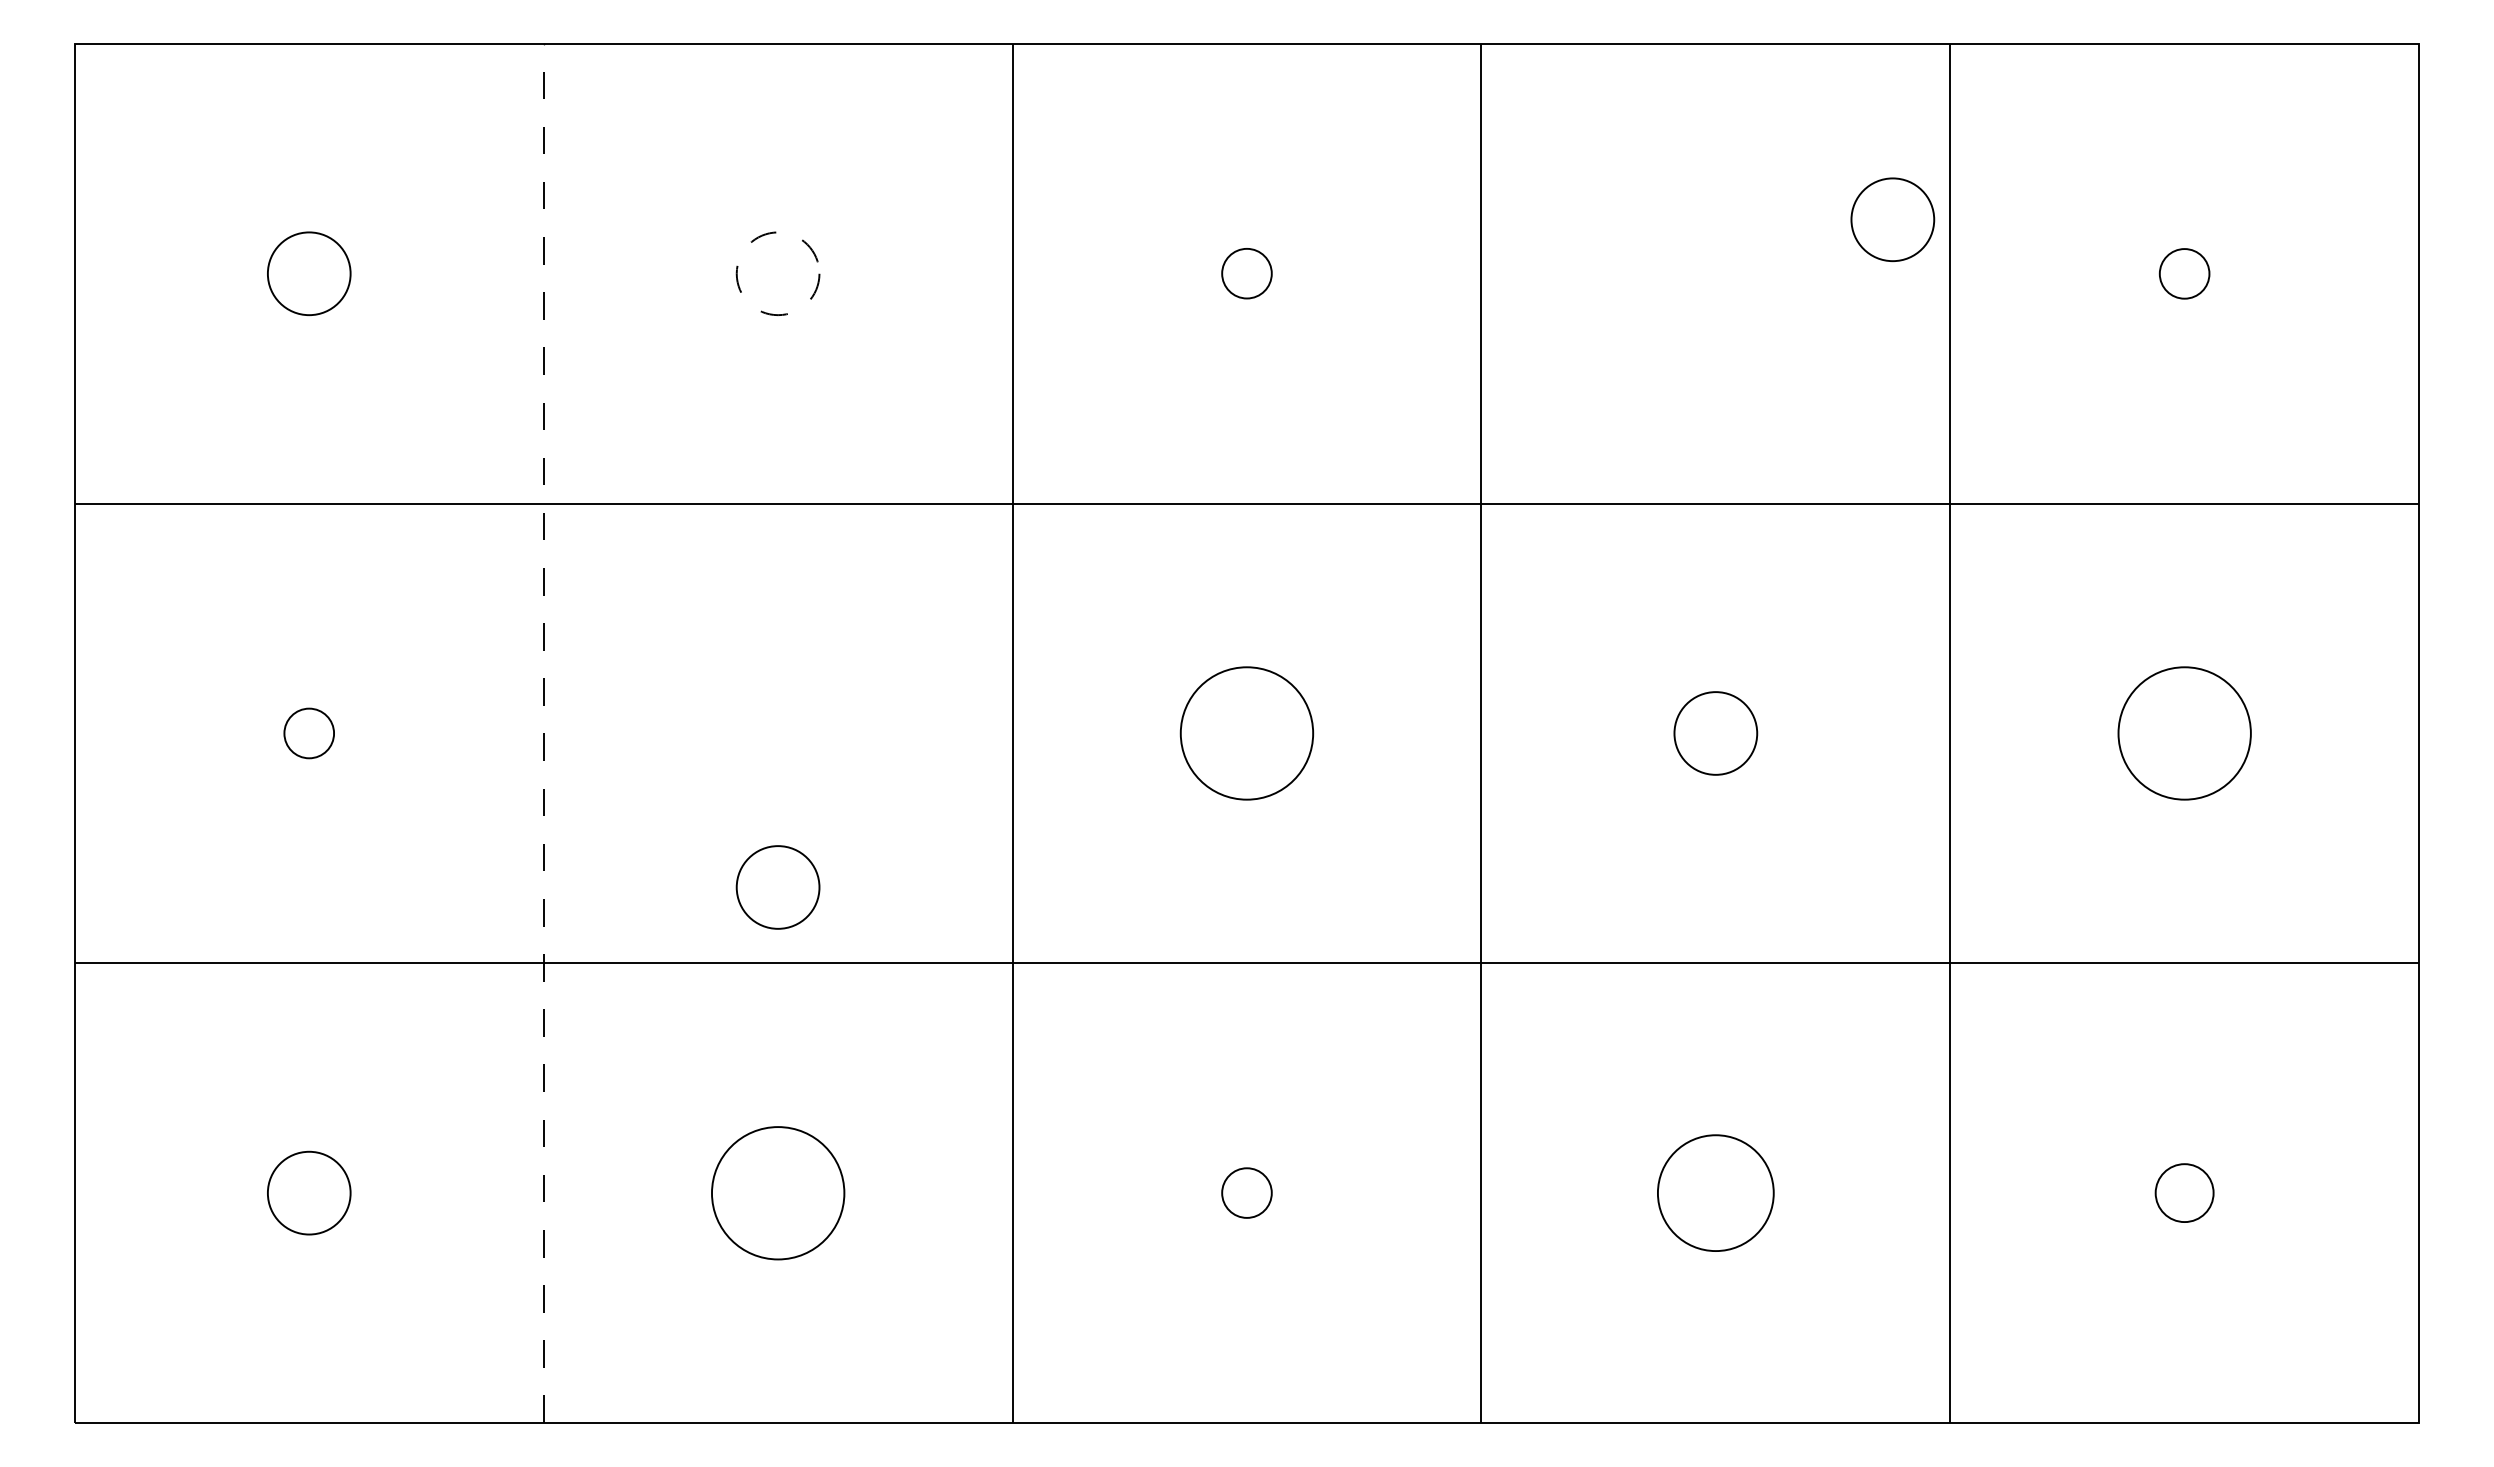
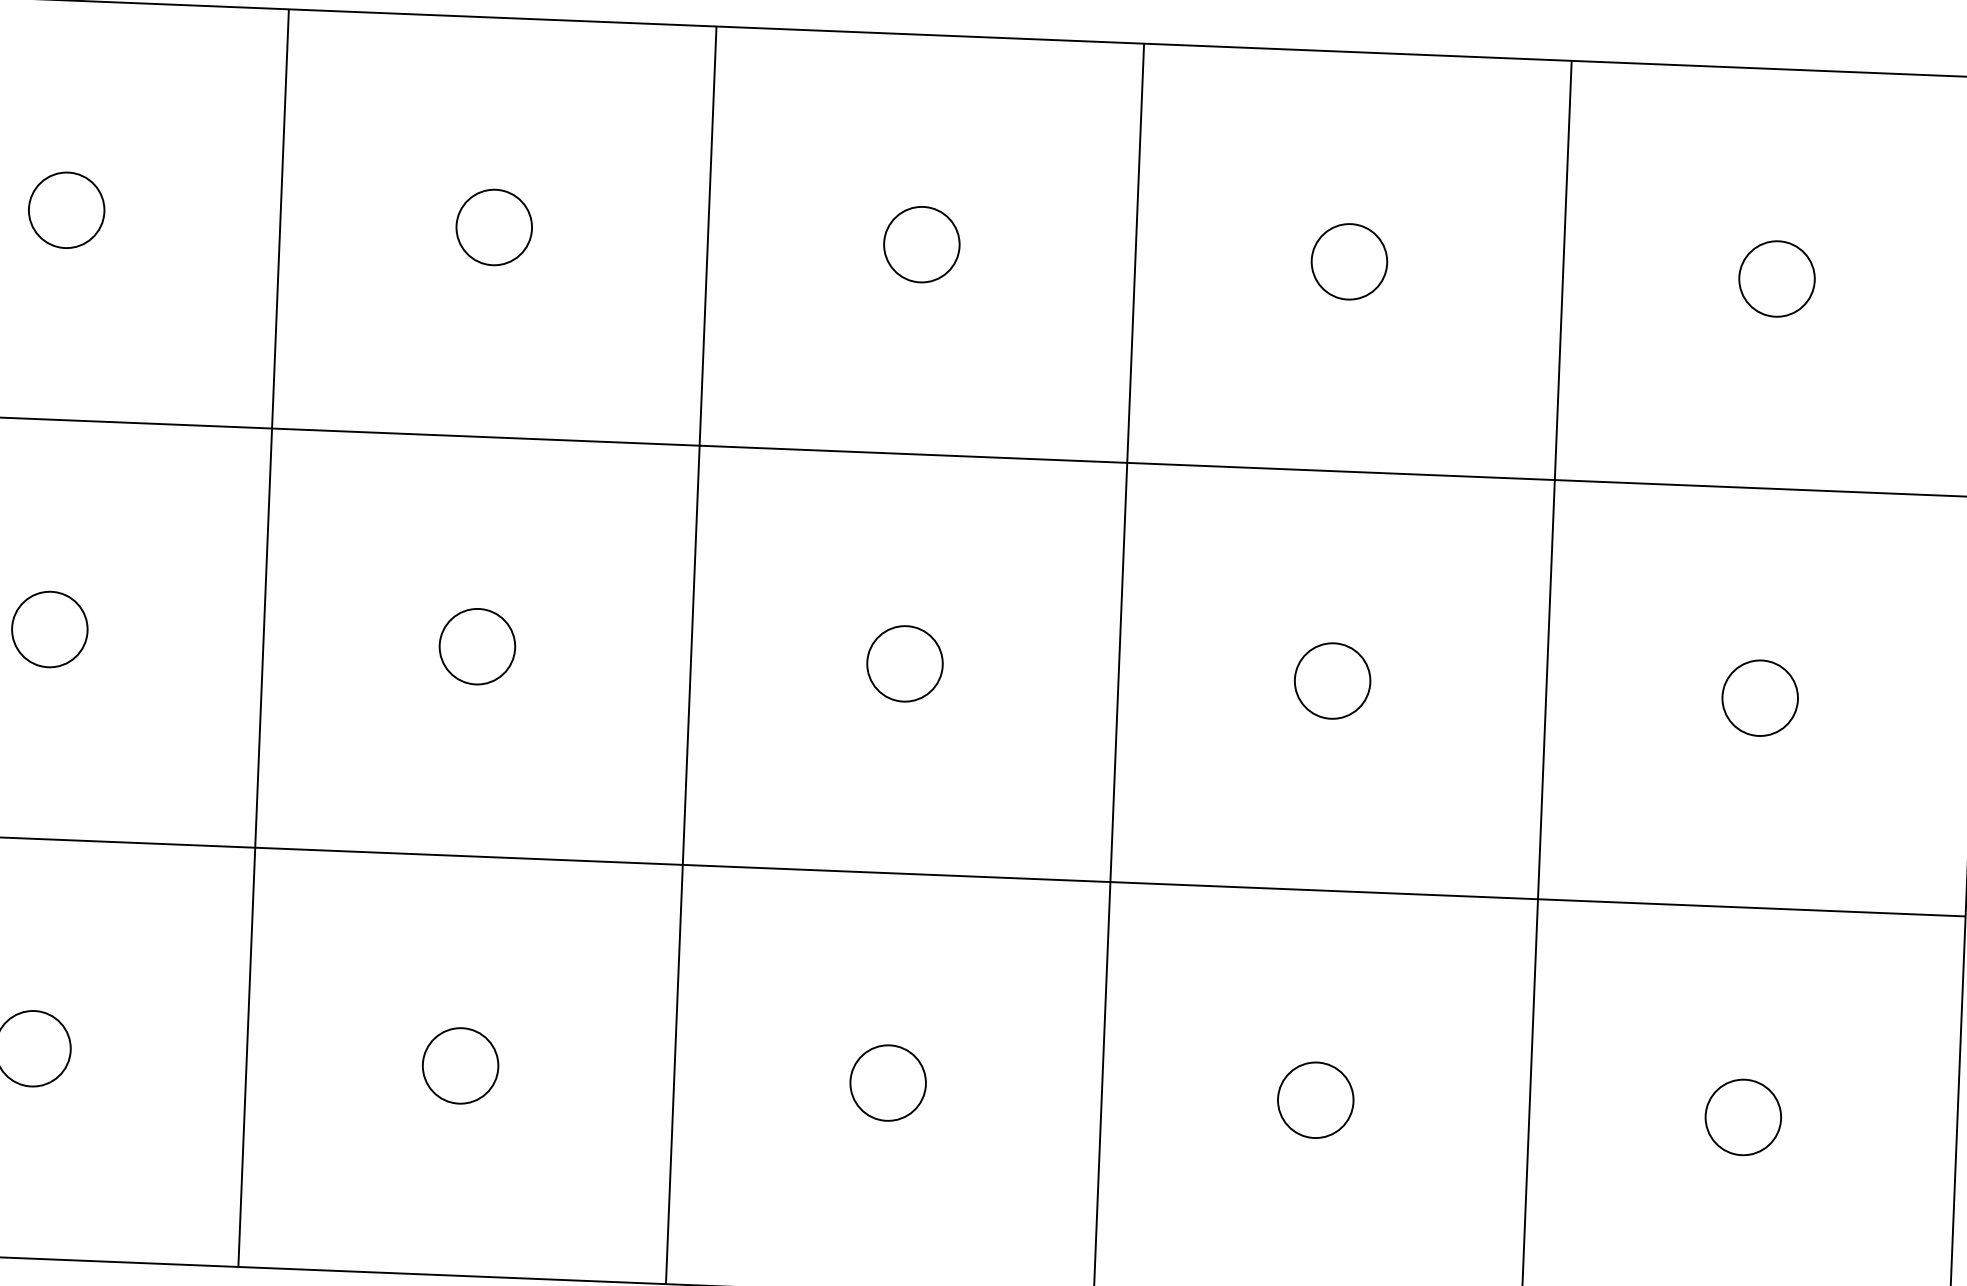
circle: (1892, 219) -> (1349, 261), moved
circle: (777, 273) -> (493, 227), dashed -> solid
circle: (1246, 273) -> (921, 244), size x1.67
circle: (2184, 273) -> (1776, 278), size x1.67
circle: (308, 733) -> (49, 629), size x1.67
line: (543, 733) -> (263, 638), dashed -> solid
circle: (1246, 733) -> (904, 663), size x0.62
circle: (2184, 733) -> (1760, 698), size x0.62
circle: (777, 887) -> (476, 646), moved
circle: (777, 1192) -> (460, 1065), size x0.62
circle: (1246, 1192) -> (887, 1082), size x1.67
circle: (1715, 1192) -> (1315, 1099), size x0.71
circle: (2184, 1192) -> (1743, 1116), size x1.43

